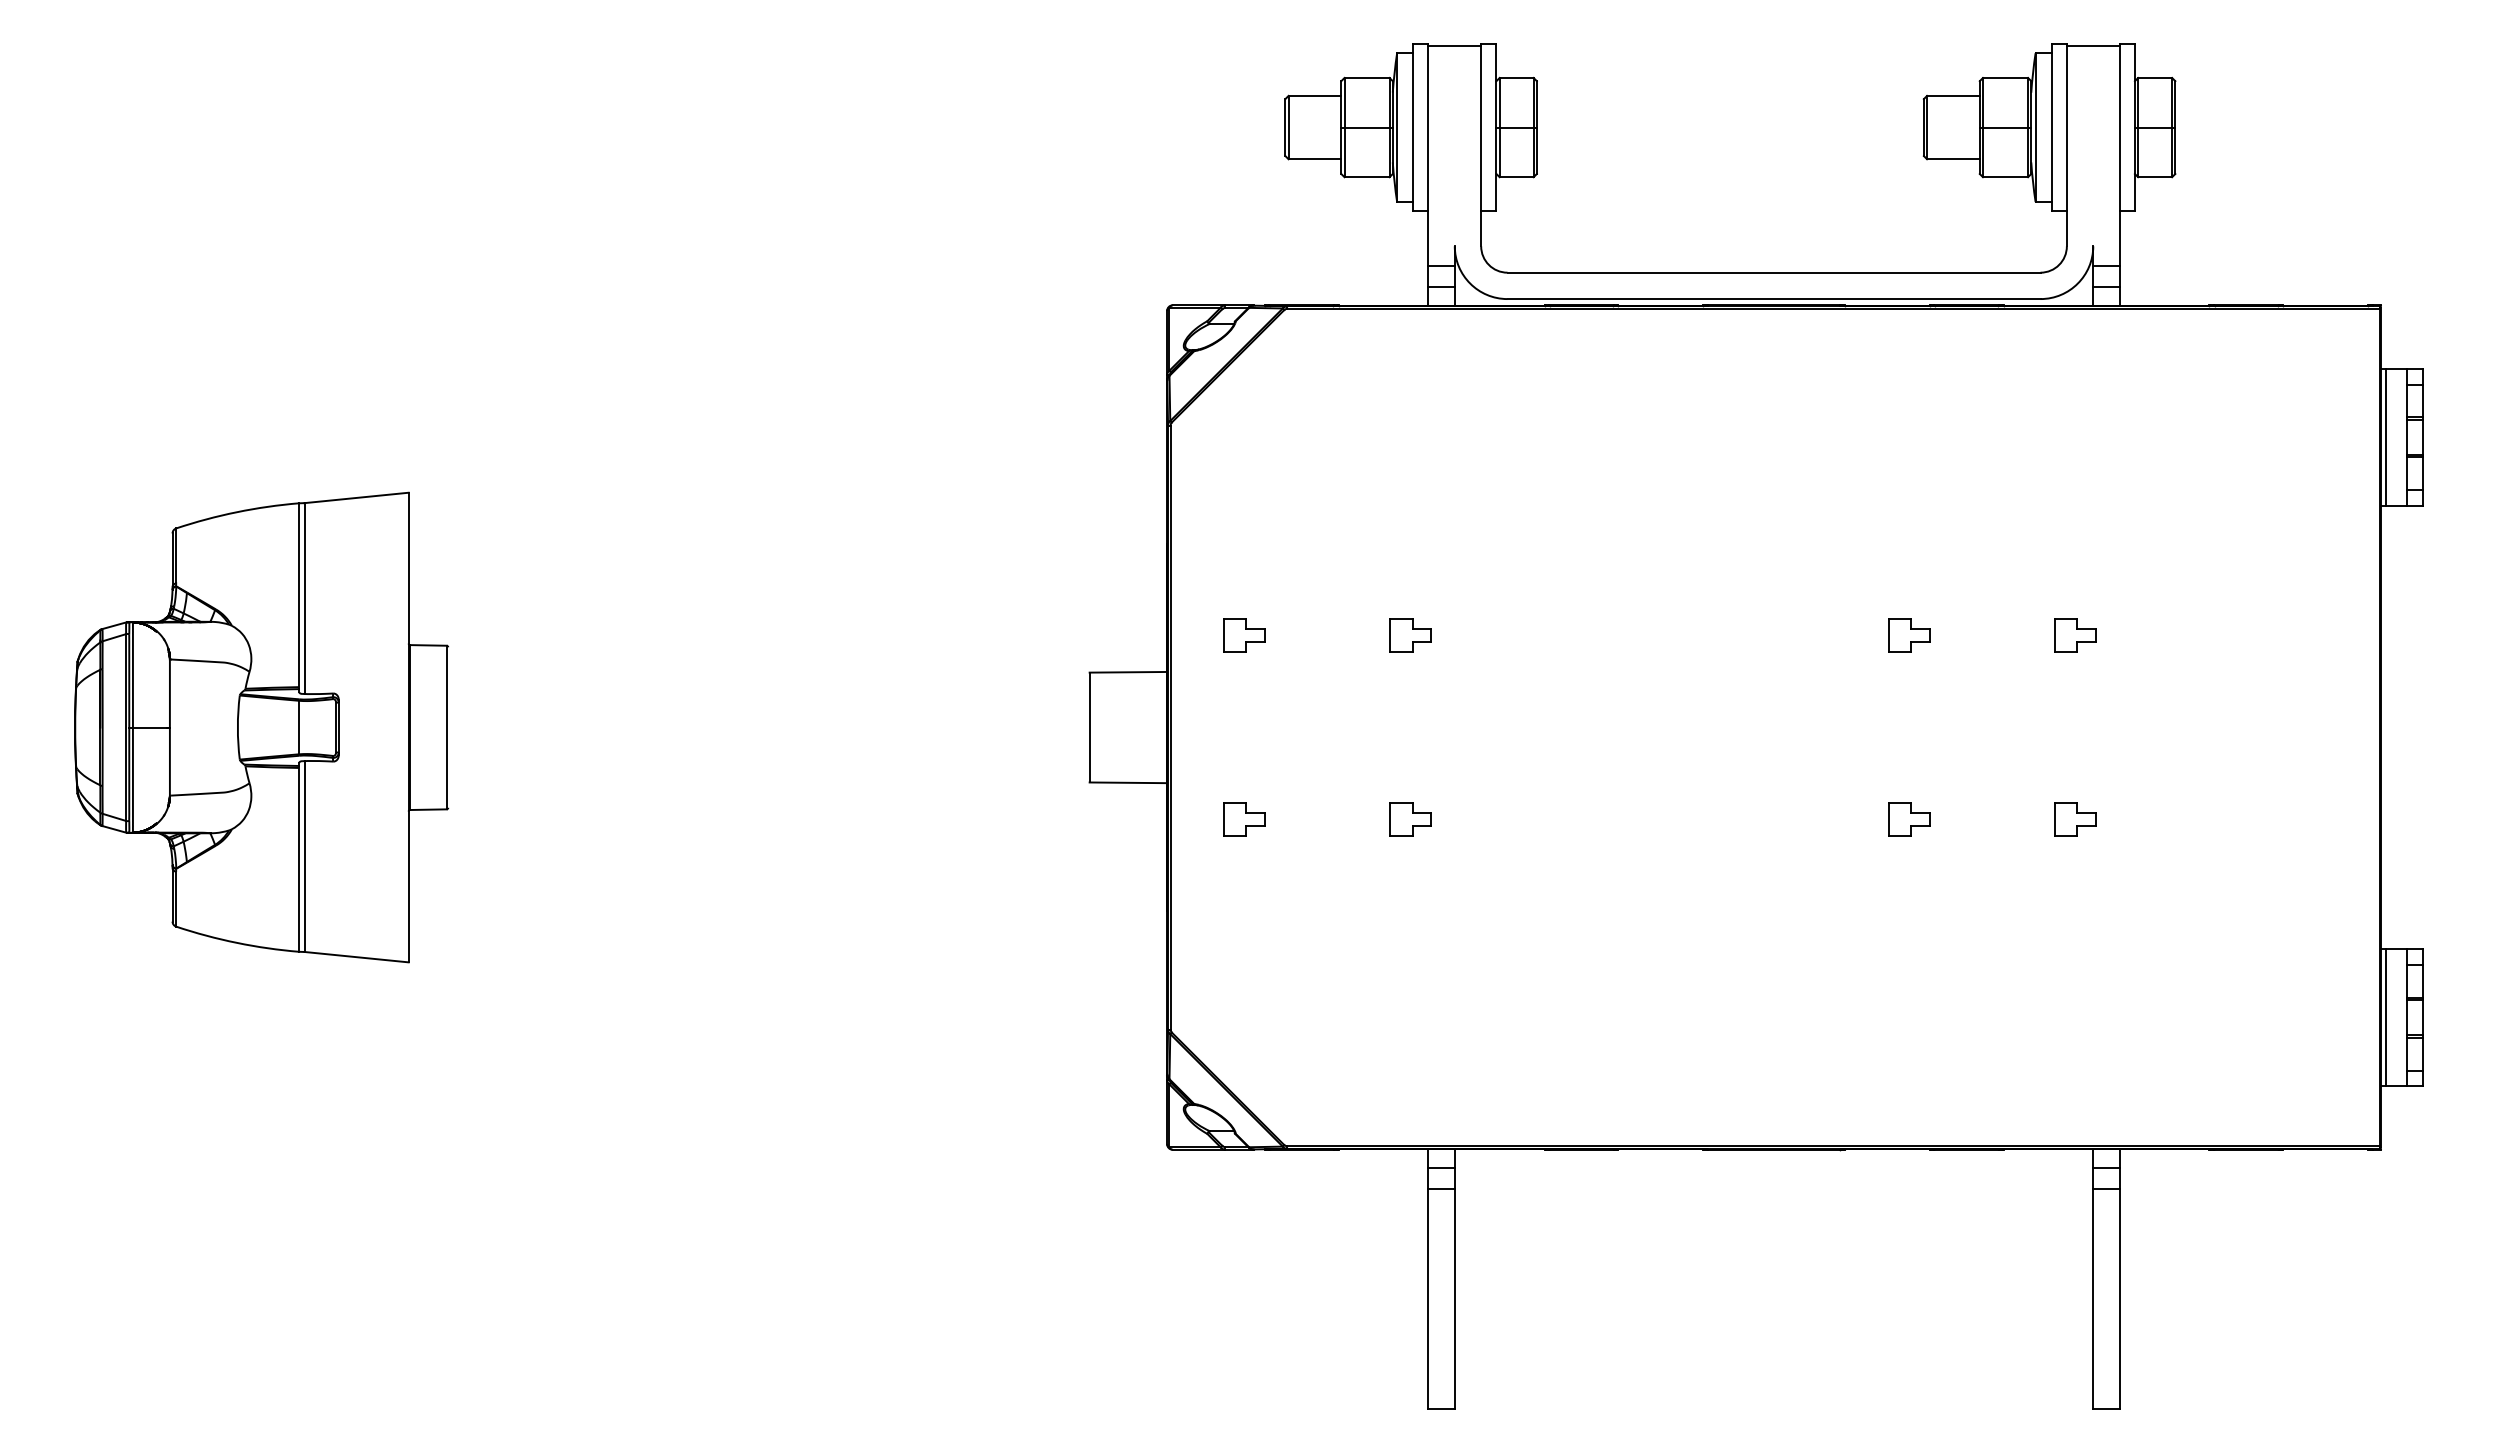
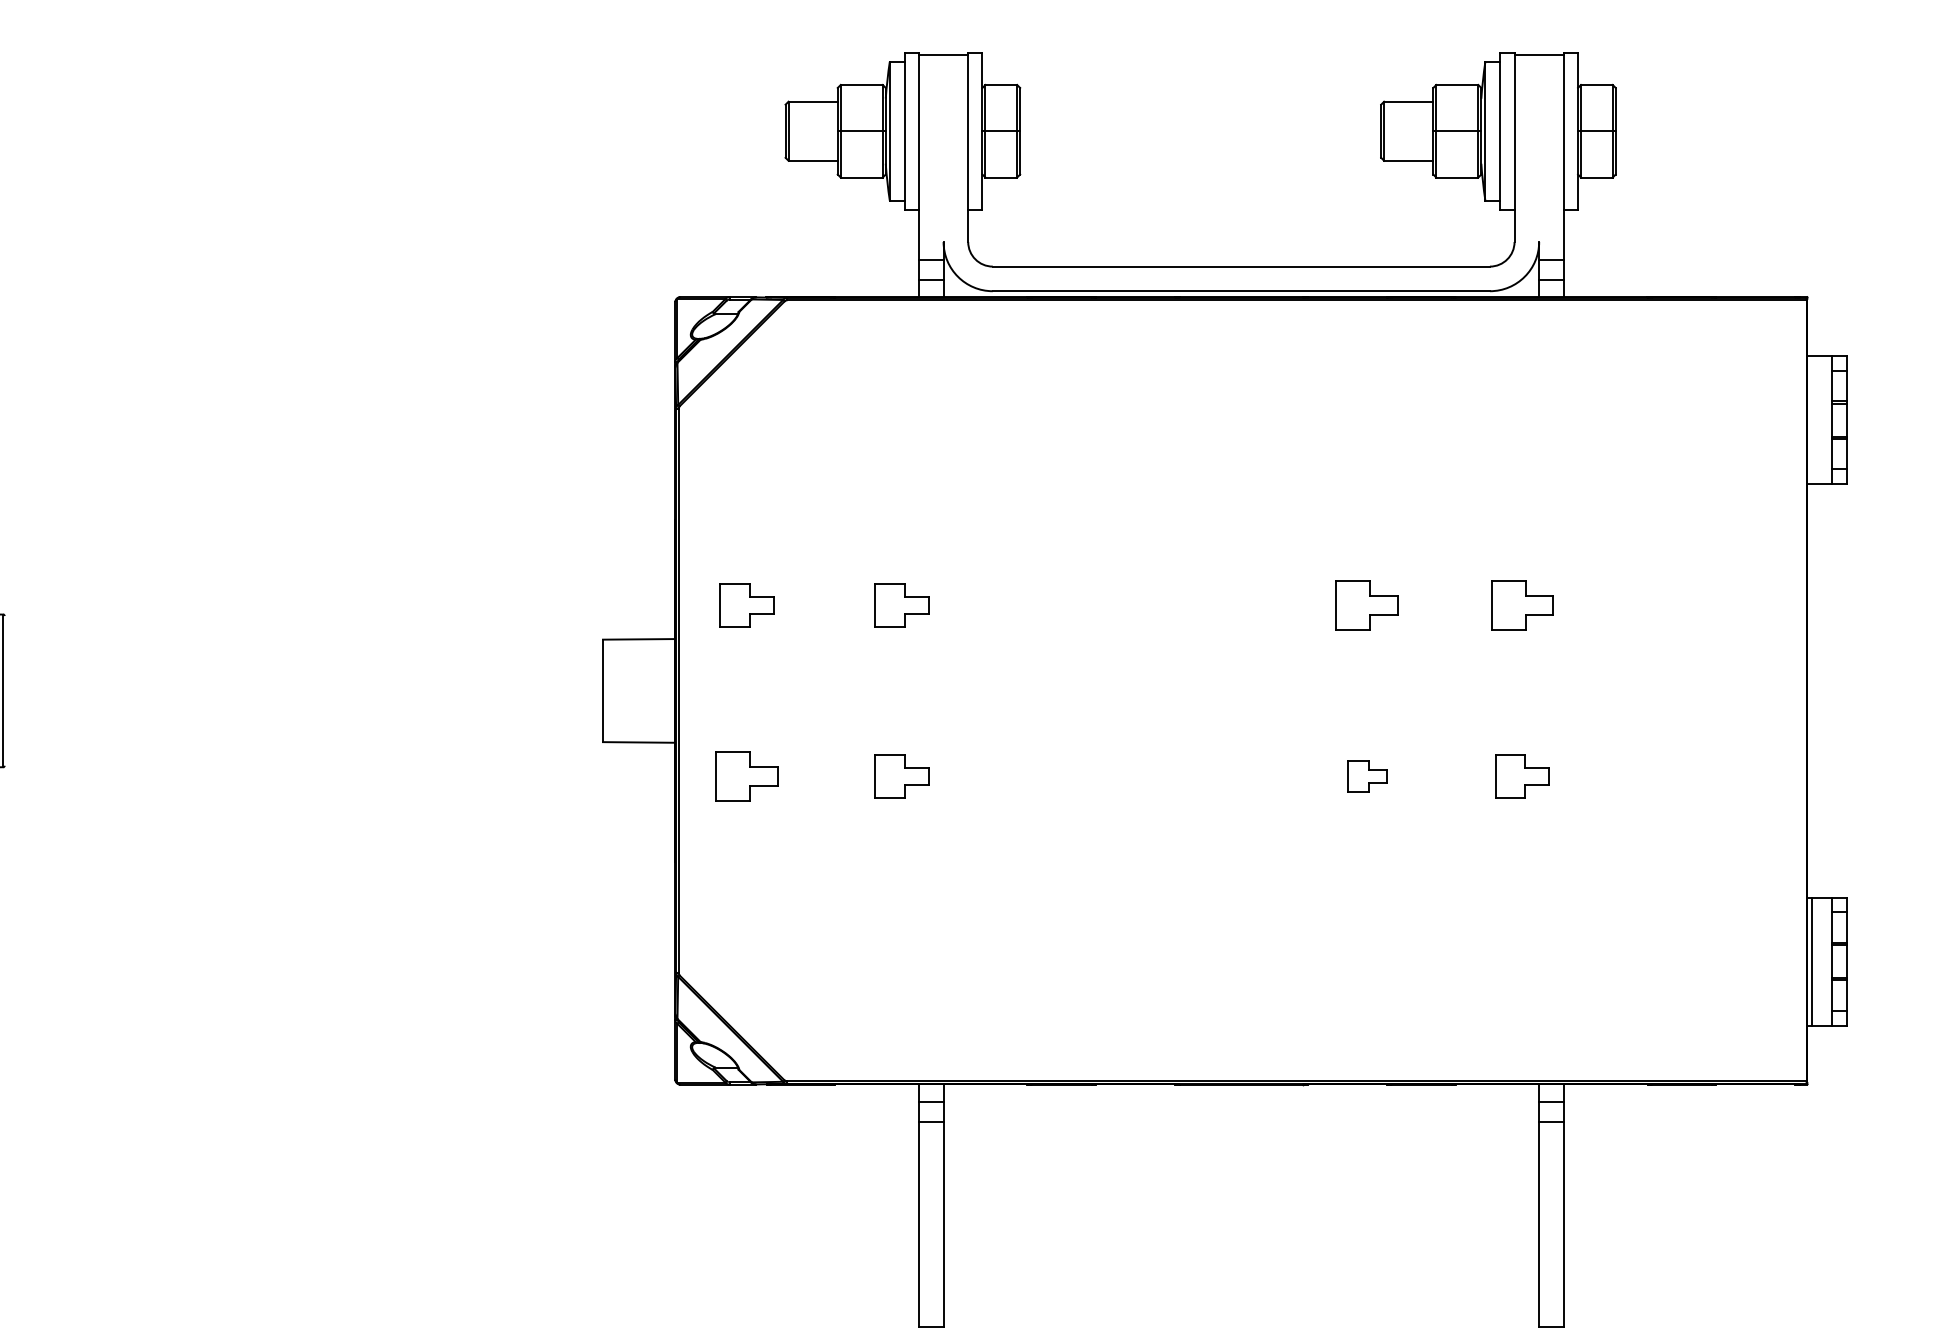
line: (2386, 436) -> (1812, 419), removed
part: (1244, 635) -> (747, 605), size x1.4
part: (1410, 635) -> (902, 605), size x1.4
part: (1909, 635) -> (1367, 605), size x1.6
part: (2075, 635) -> (1522, 605), size x1.6
part: (1244, 819) -> (747, 776), size x1.6
part: (1410, 819) -> (902, 776), size x1.4
part: (2075, 819) -> (1522, 776), size x1.4

